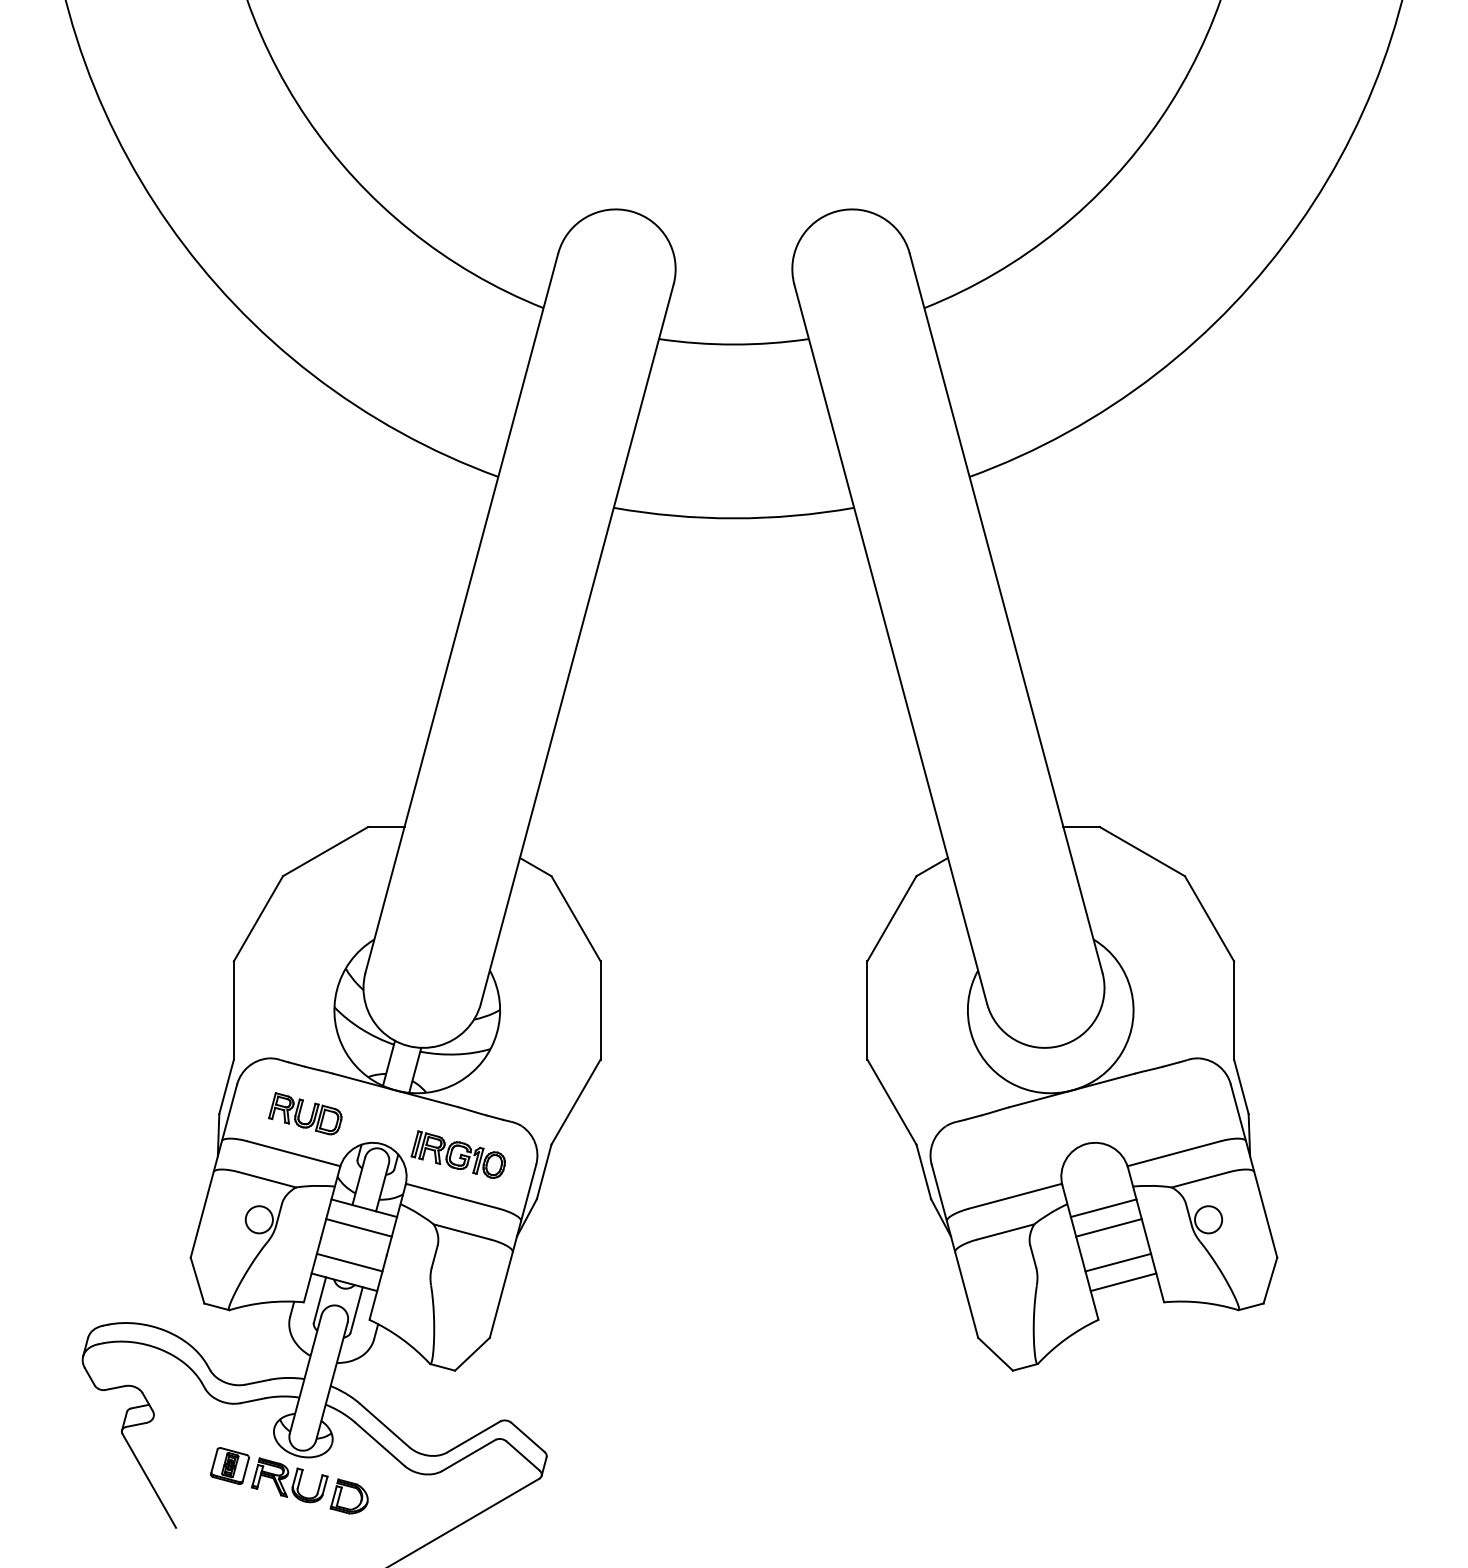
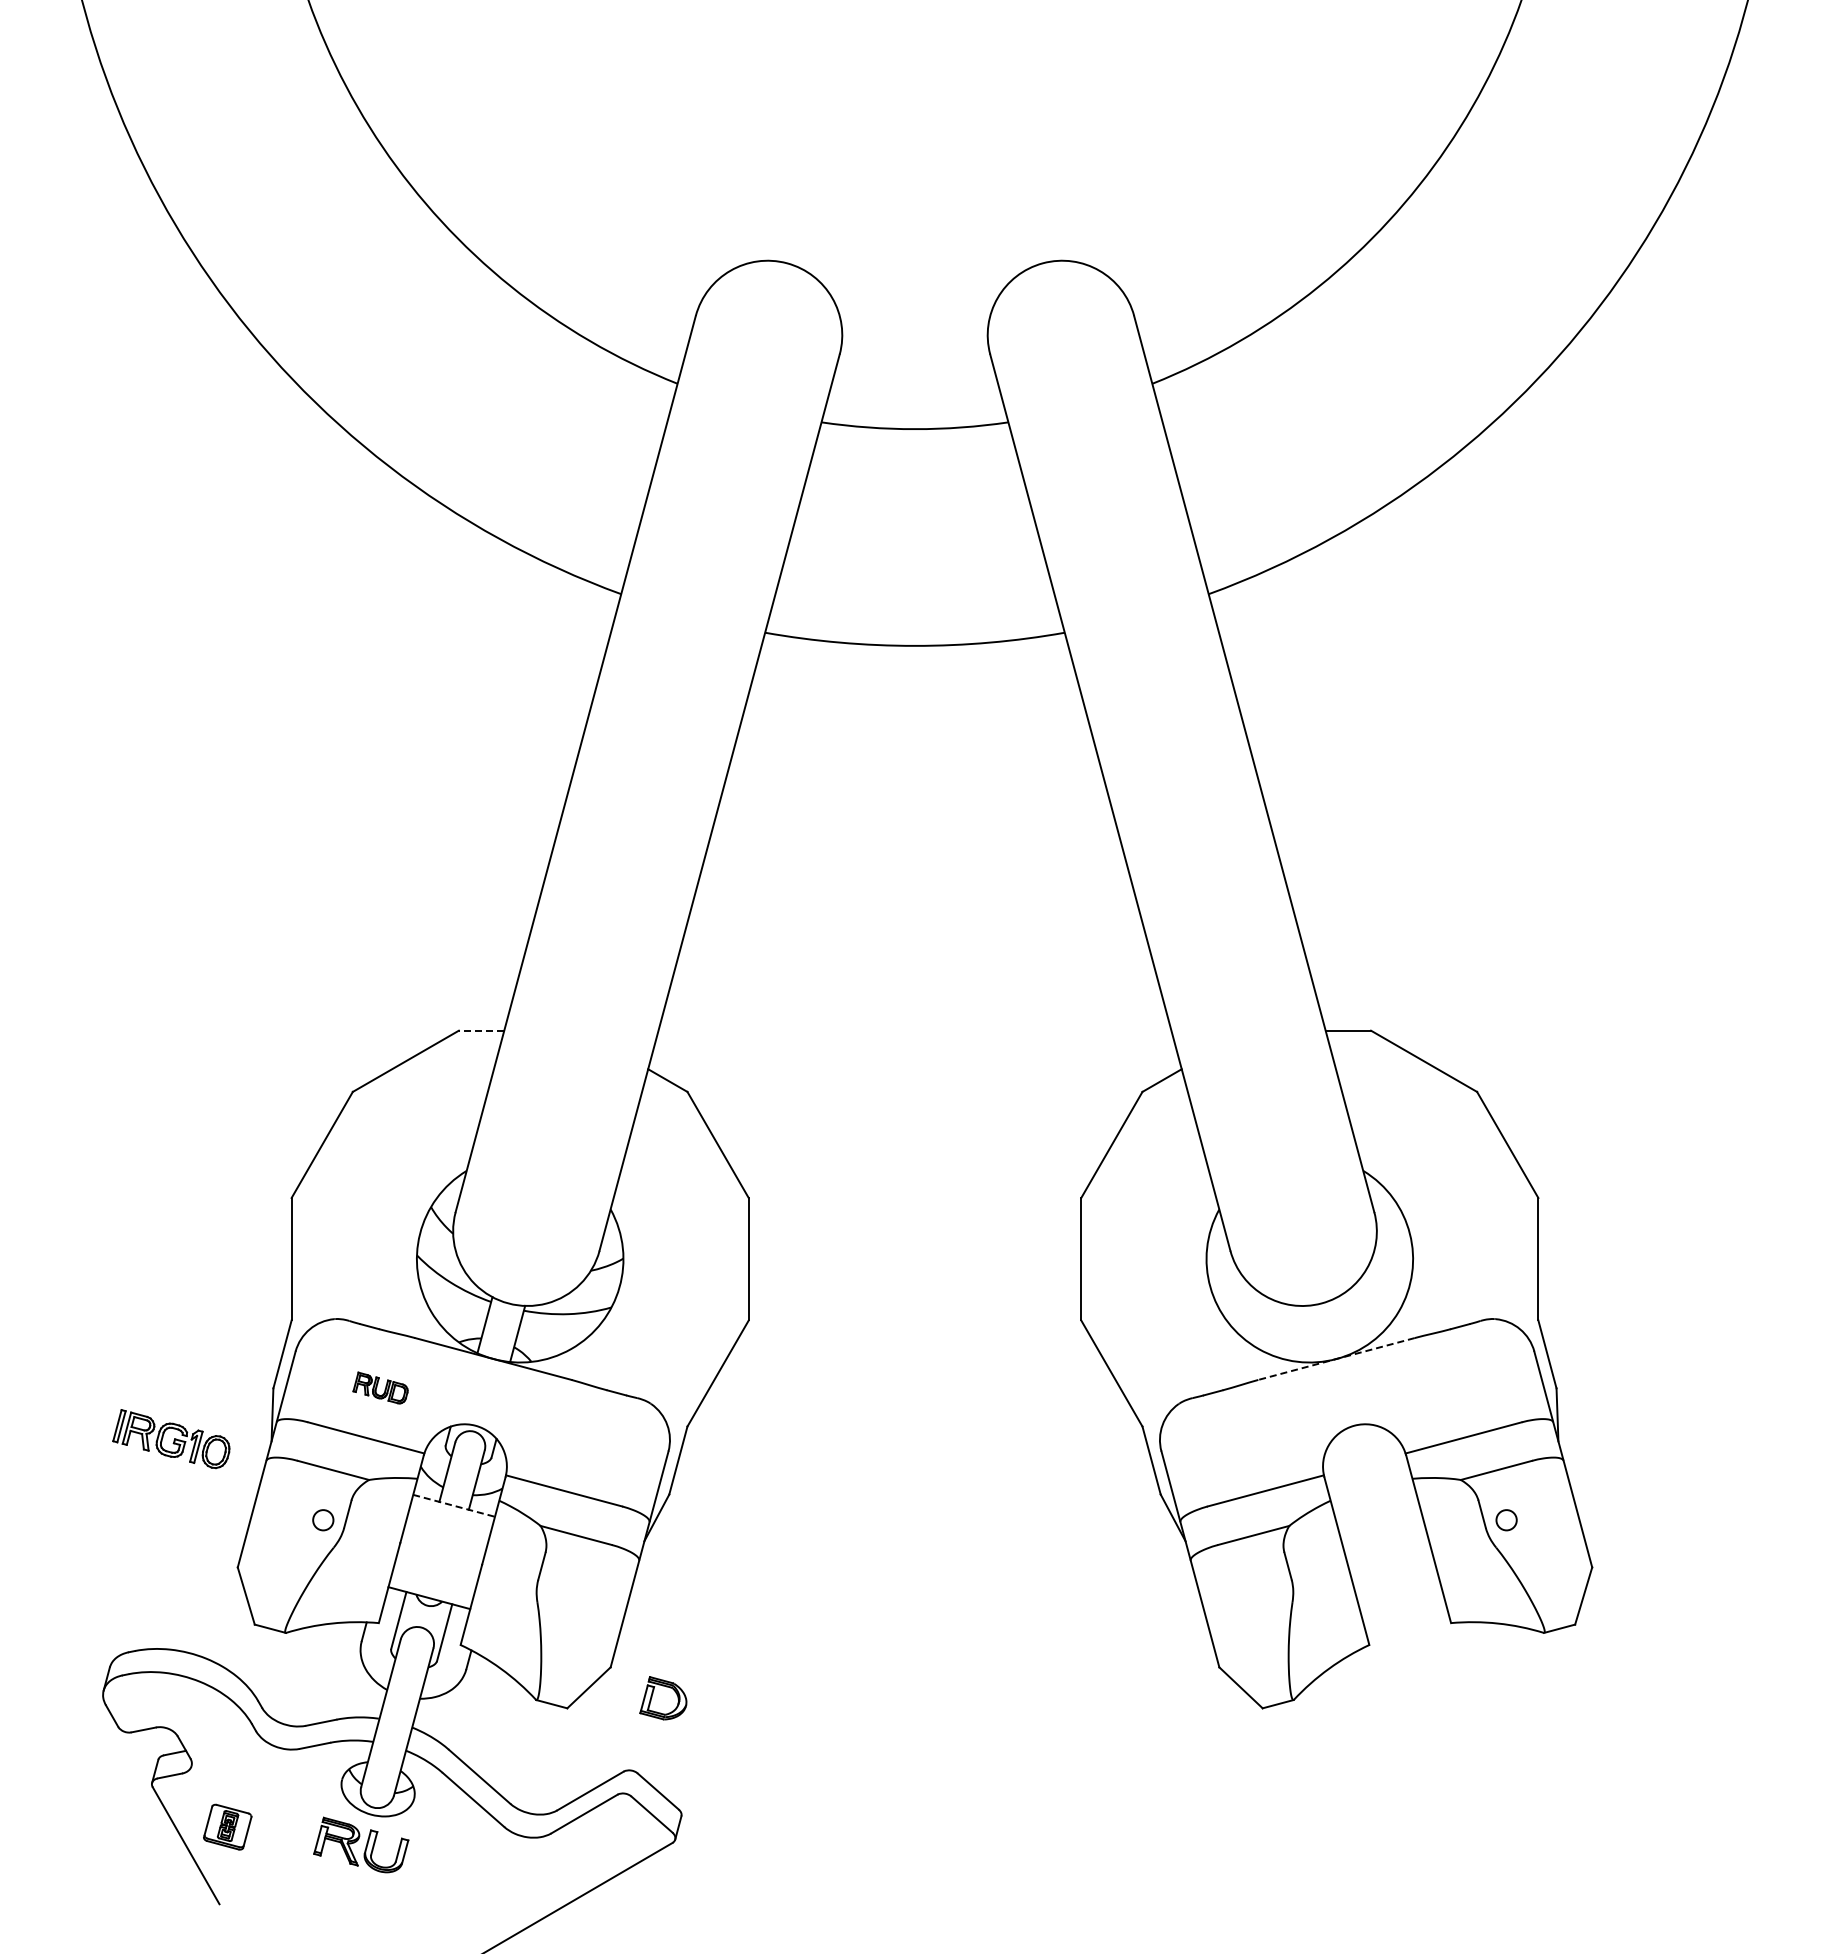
line: (386, 826) -> (481, 1030), solid -> dashed
line: (1072, 1090) -> (1336, 1359), solid -> dashed
part: (305, 1113) -> (380, 1387), size x0.6
part: (458, 1155) -> (171, 1439), moved
line: (364, 1207) -> (454, 1505), solid -> dashed
line: (1103, 1207) -> (1375, 1505), removed
circle: (259, 1219) -> (323, 1520), size x0.6
circle: (1208, 1219) -> (1506, 1520), size x0.6
line: (358, 1228) -> (447, 1530), removed
line: (1109, 1228) -> (1382, 1530), removed
line: (349, 1262) -> (435, 1573), removed
line: (1117, 1262) -> (1393, 1573), removed
line: (1123, 1282) -> (1400, 1598), removed
part: (229, 1465) -> (227, 1826), moved
part: (340, 1495) -> (652, 1697), moved

